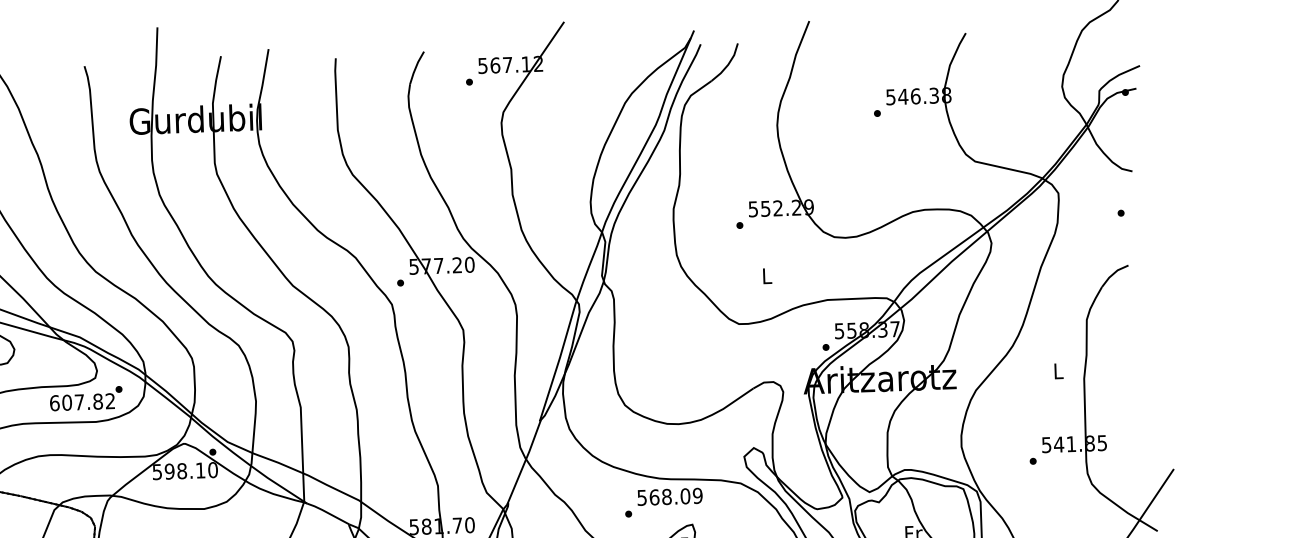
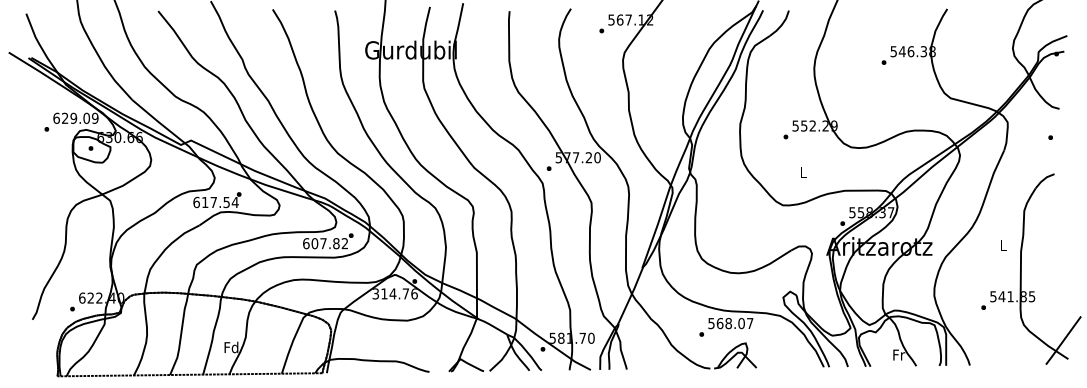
text: (185, 470) -> (395, 293), 598.10 -> 314.76
text: (696, 495) -> (749, 323), 568.09 -> 568.07

